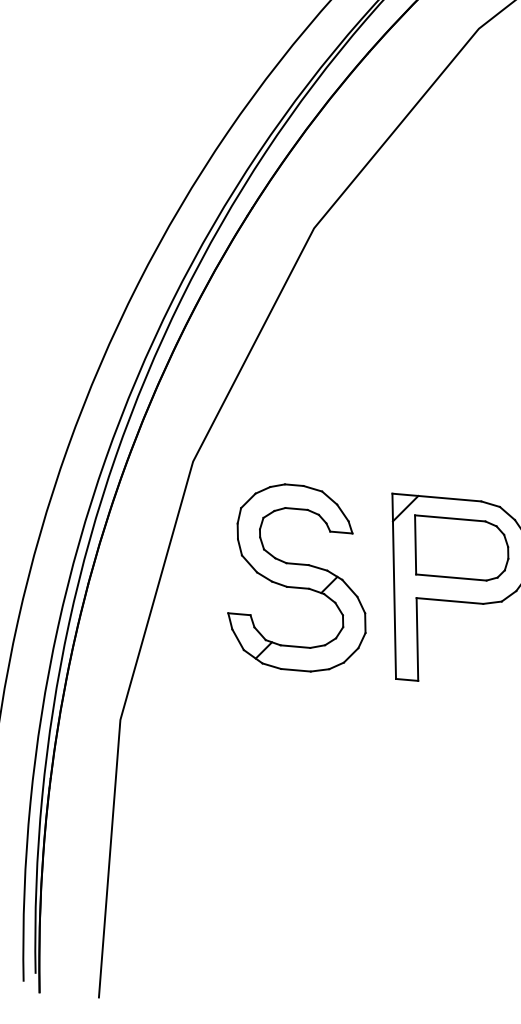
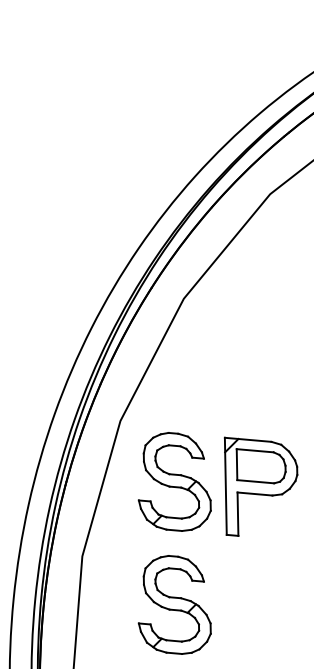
part: (296, 811) -> (174, 604), added

